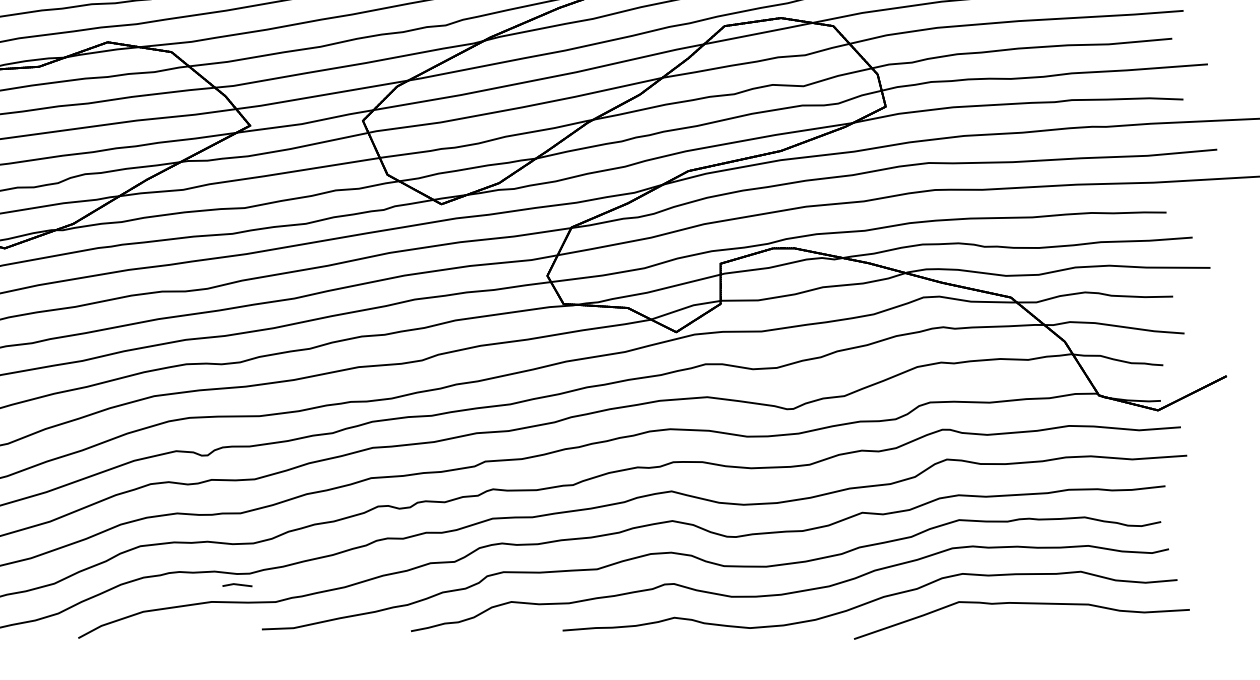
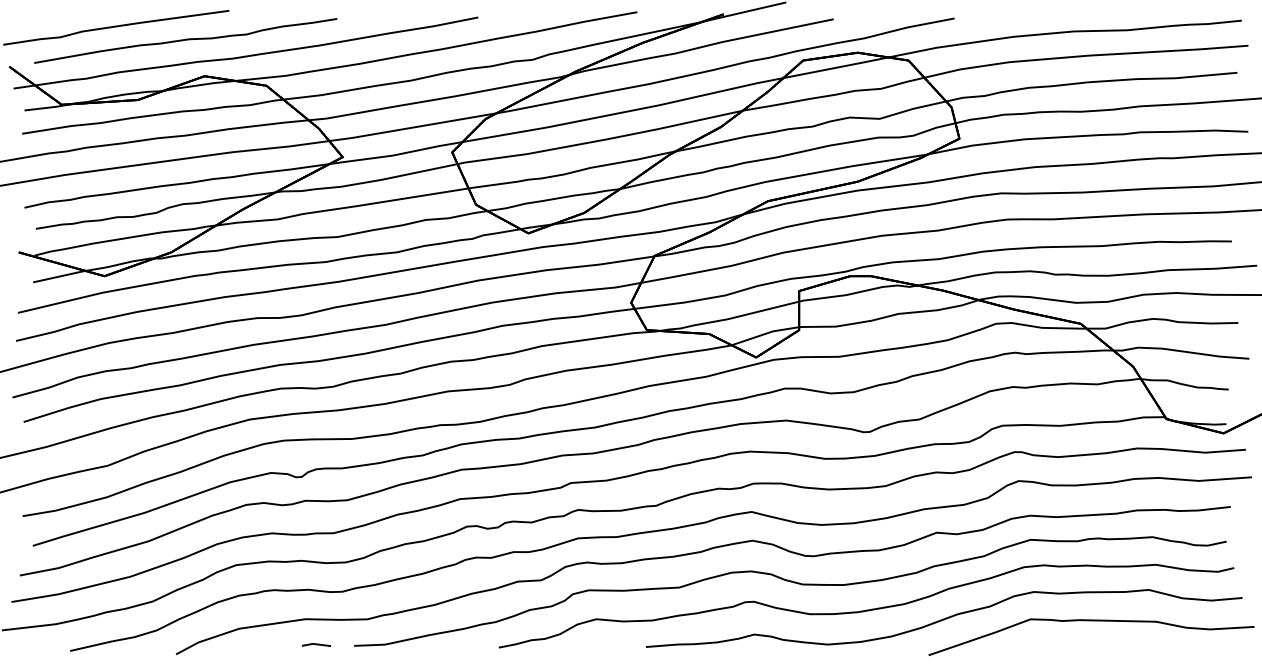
line: (236, 584) -> (315, 644), moved

